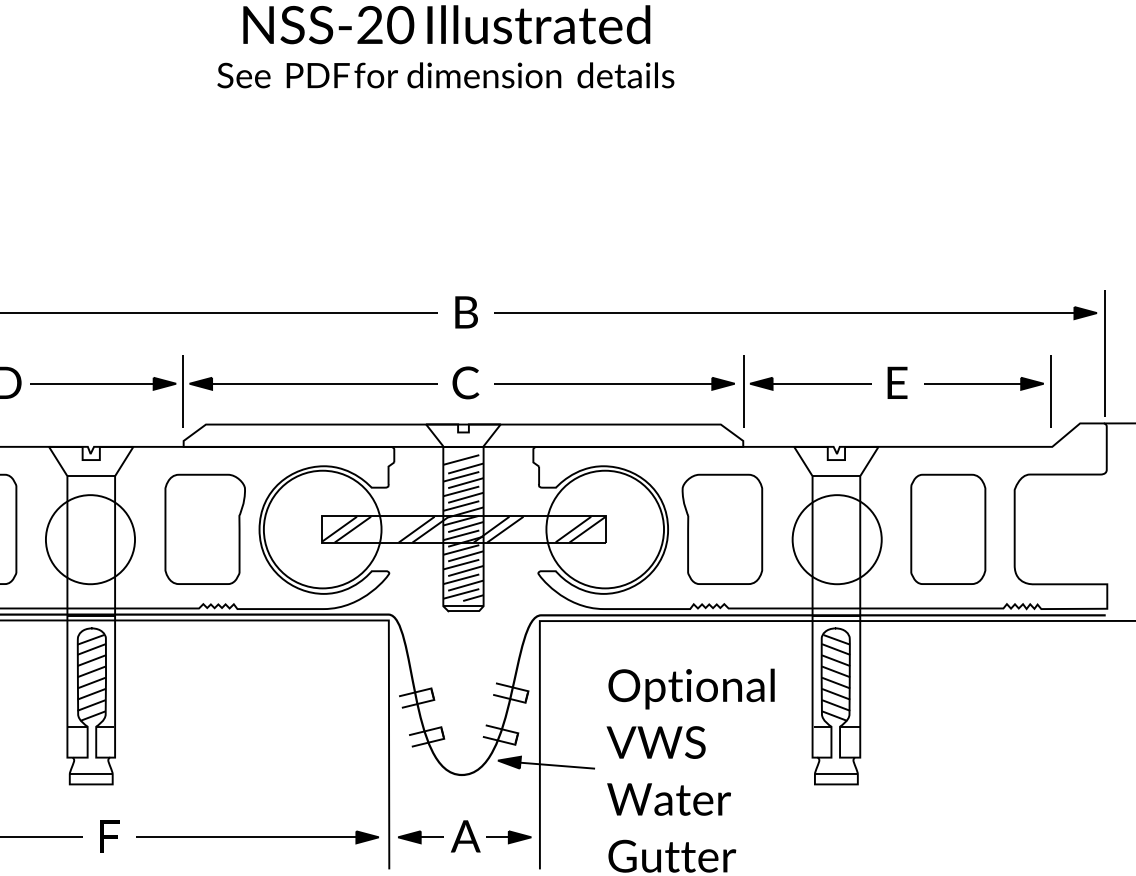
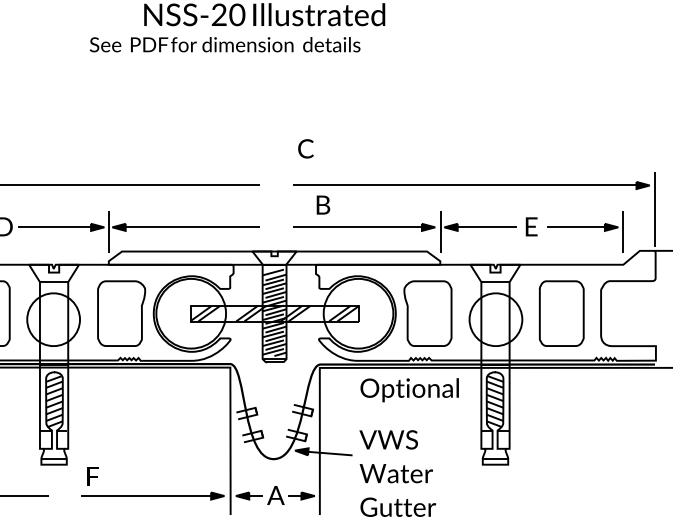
text: (446, 75) -> (225, 44), moved
text: (466, 311) -> (323, 204), moved
text: (465, 382) -> (305, 148), moved
text: (691, 689) -> (409, 390), moved
text: (108, 836) -> (92, 476), moved

